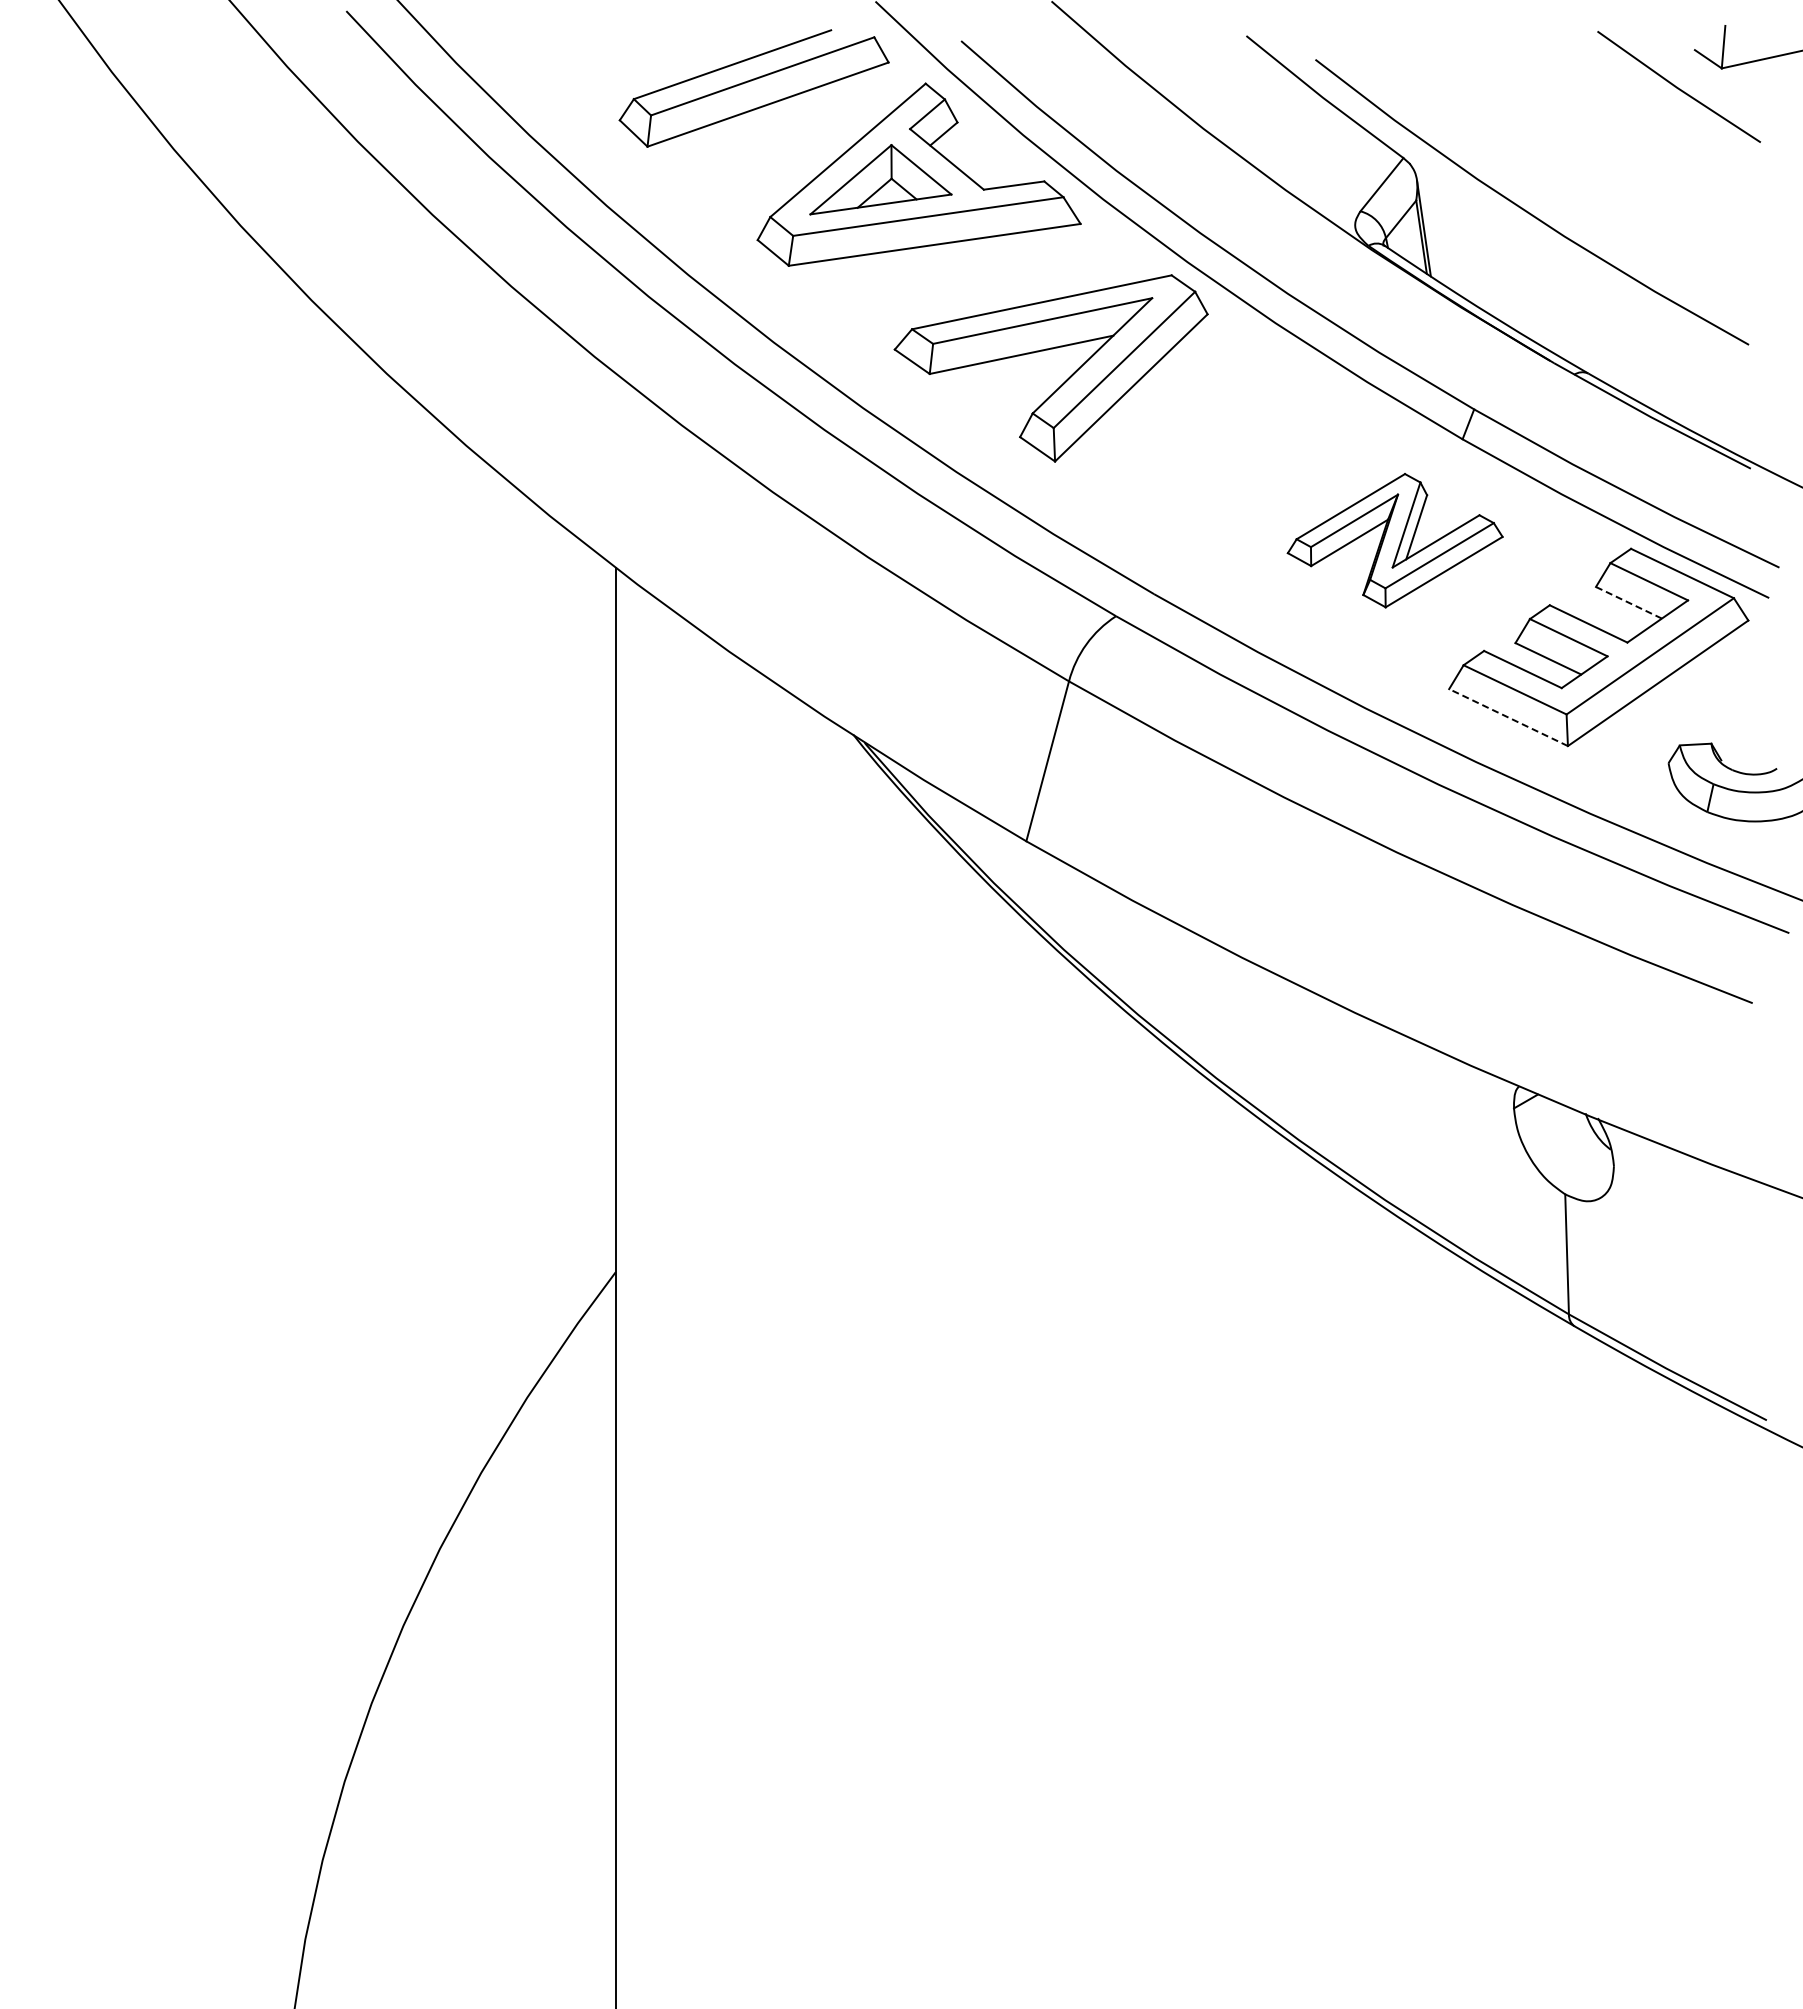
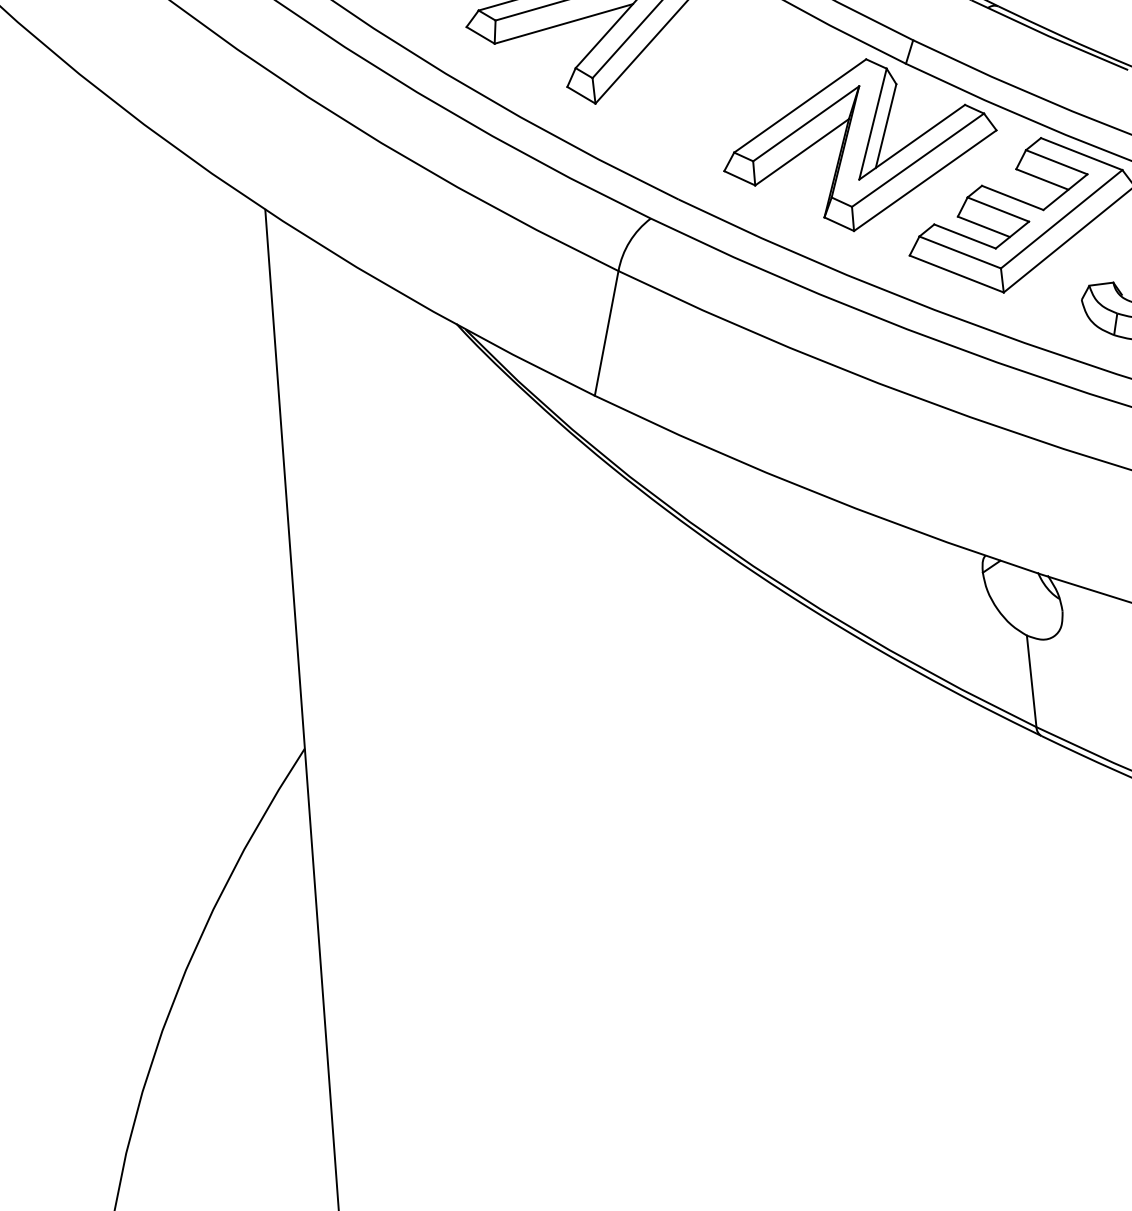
part: (1395, 540) -> (860, 144), size x1.67
line: (1628, 602) -> (1042, 179), dashed -> solid
line: (1508, 717) -> (956, 273), dashed -> solid

